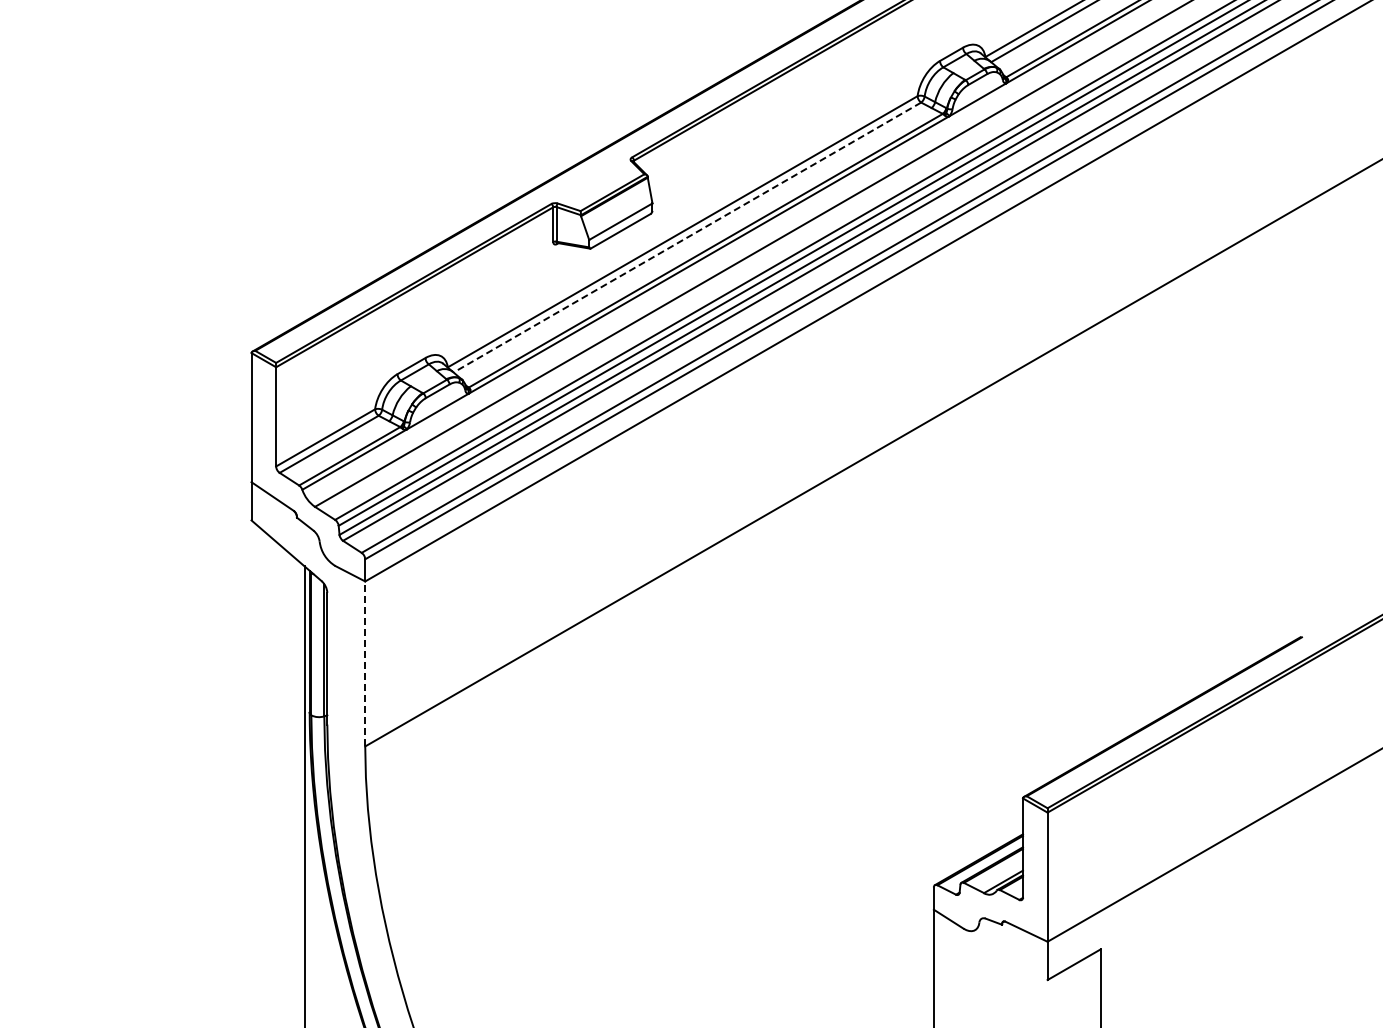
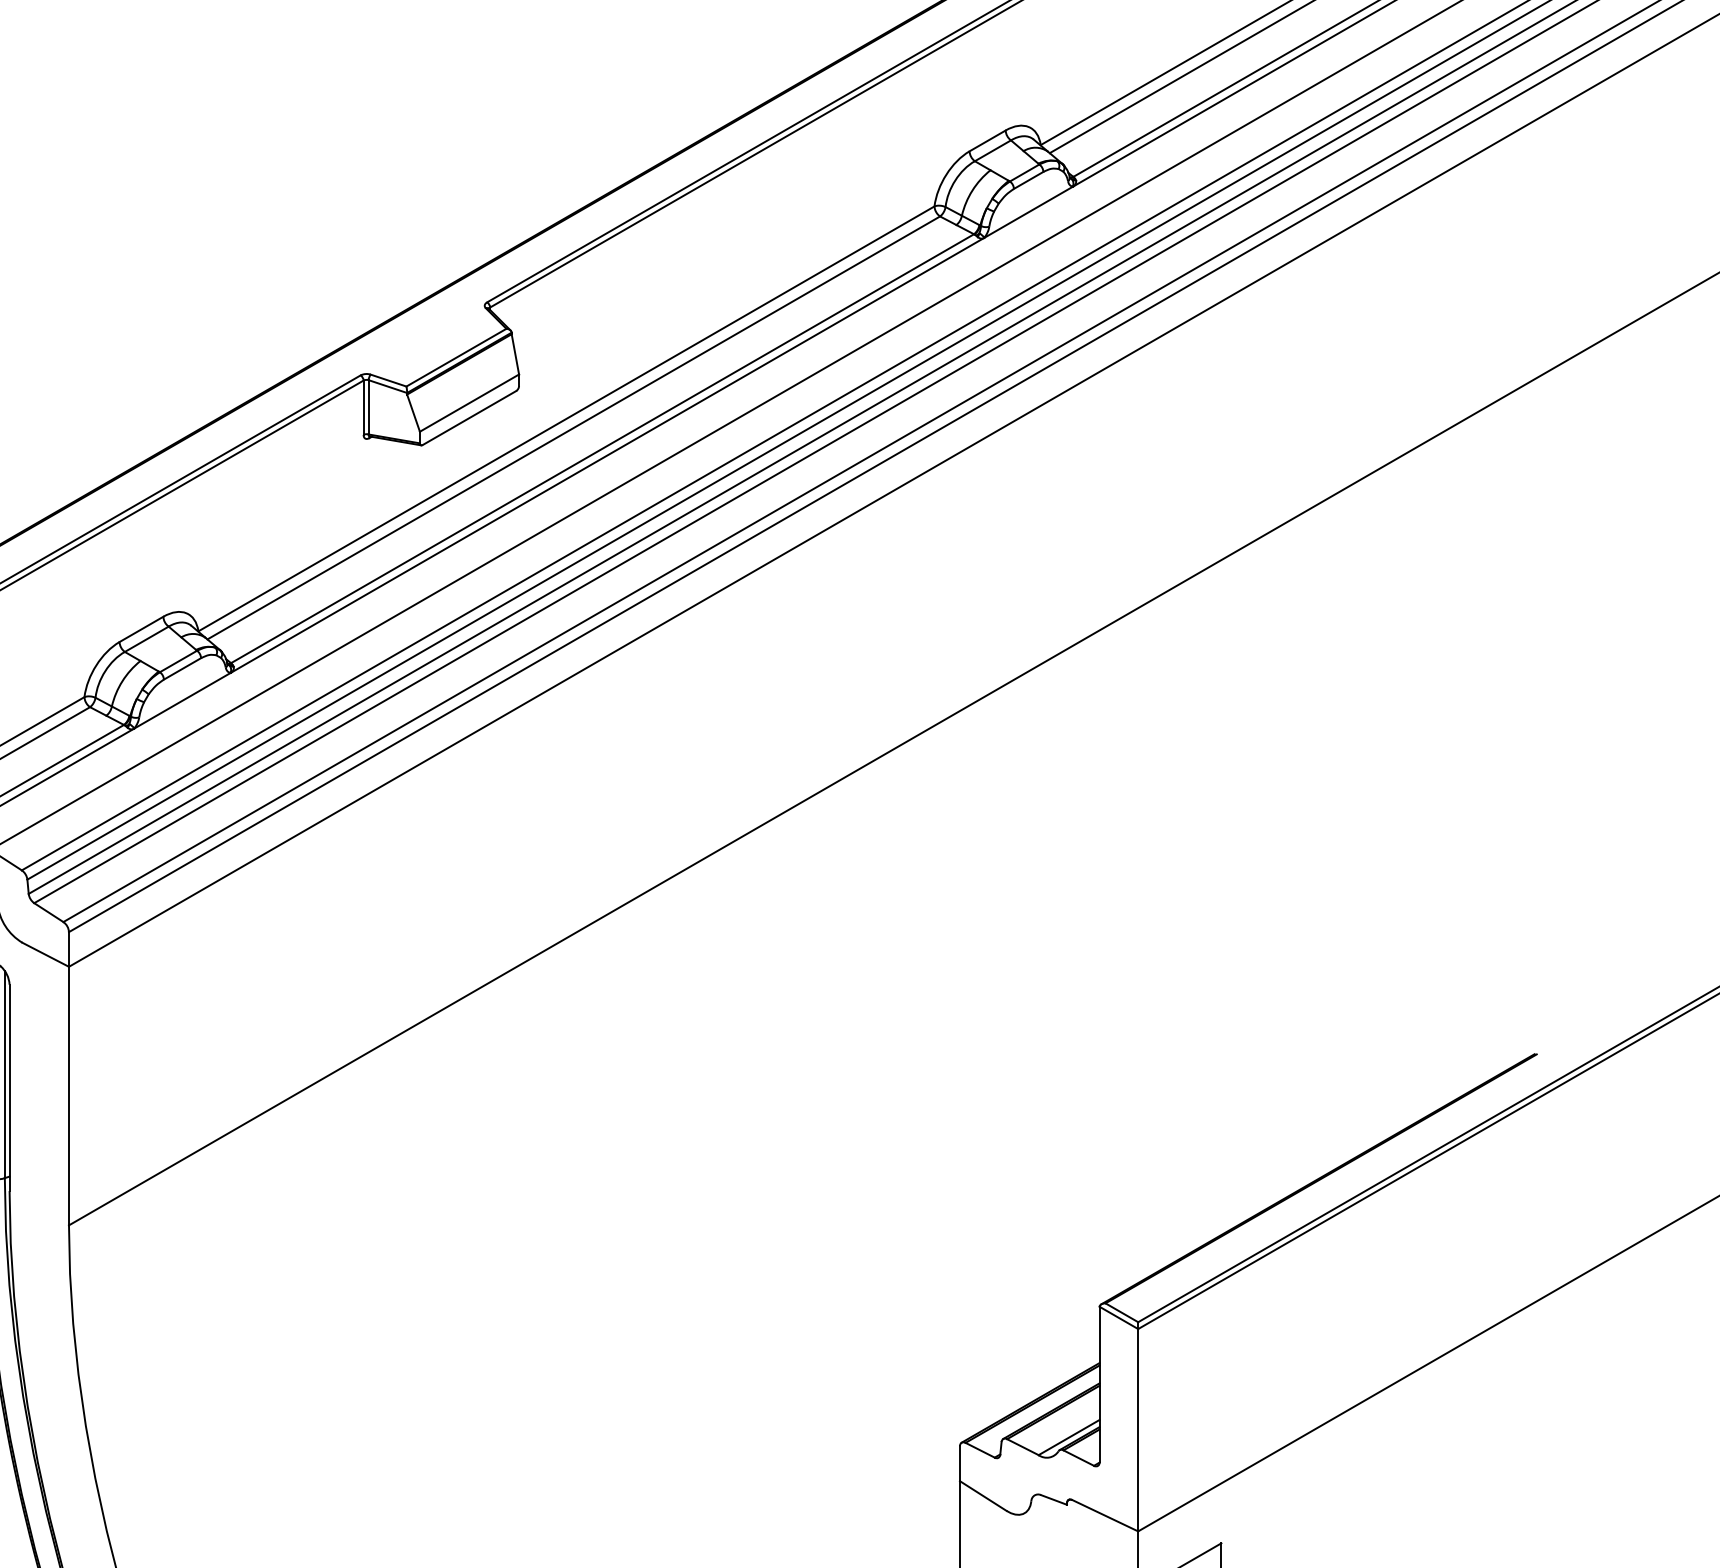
line: (687, 237) -> (573, 427), dashed -> solid
line: (365, 663) -> (69, 1095), dashed -> solid

